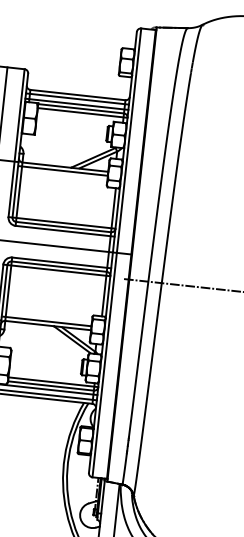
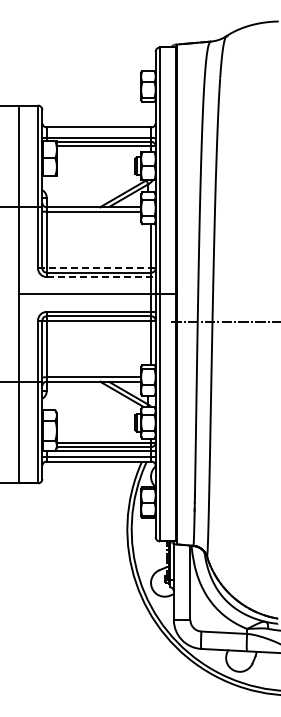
line: (77, 98) -> (98, 131), removed
line: (61, 223) -> (96, 268), solid -> dashed
line: (65, 231) -> (101, 277), solid -> dashed

